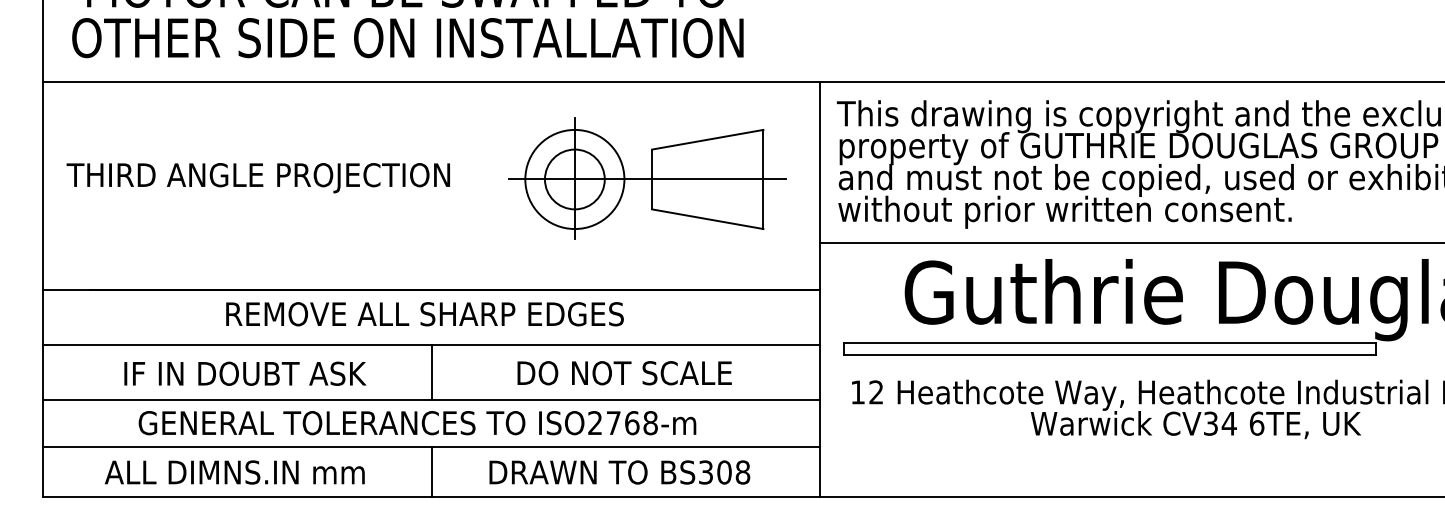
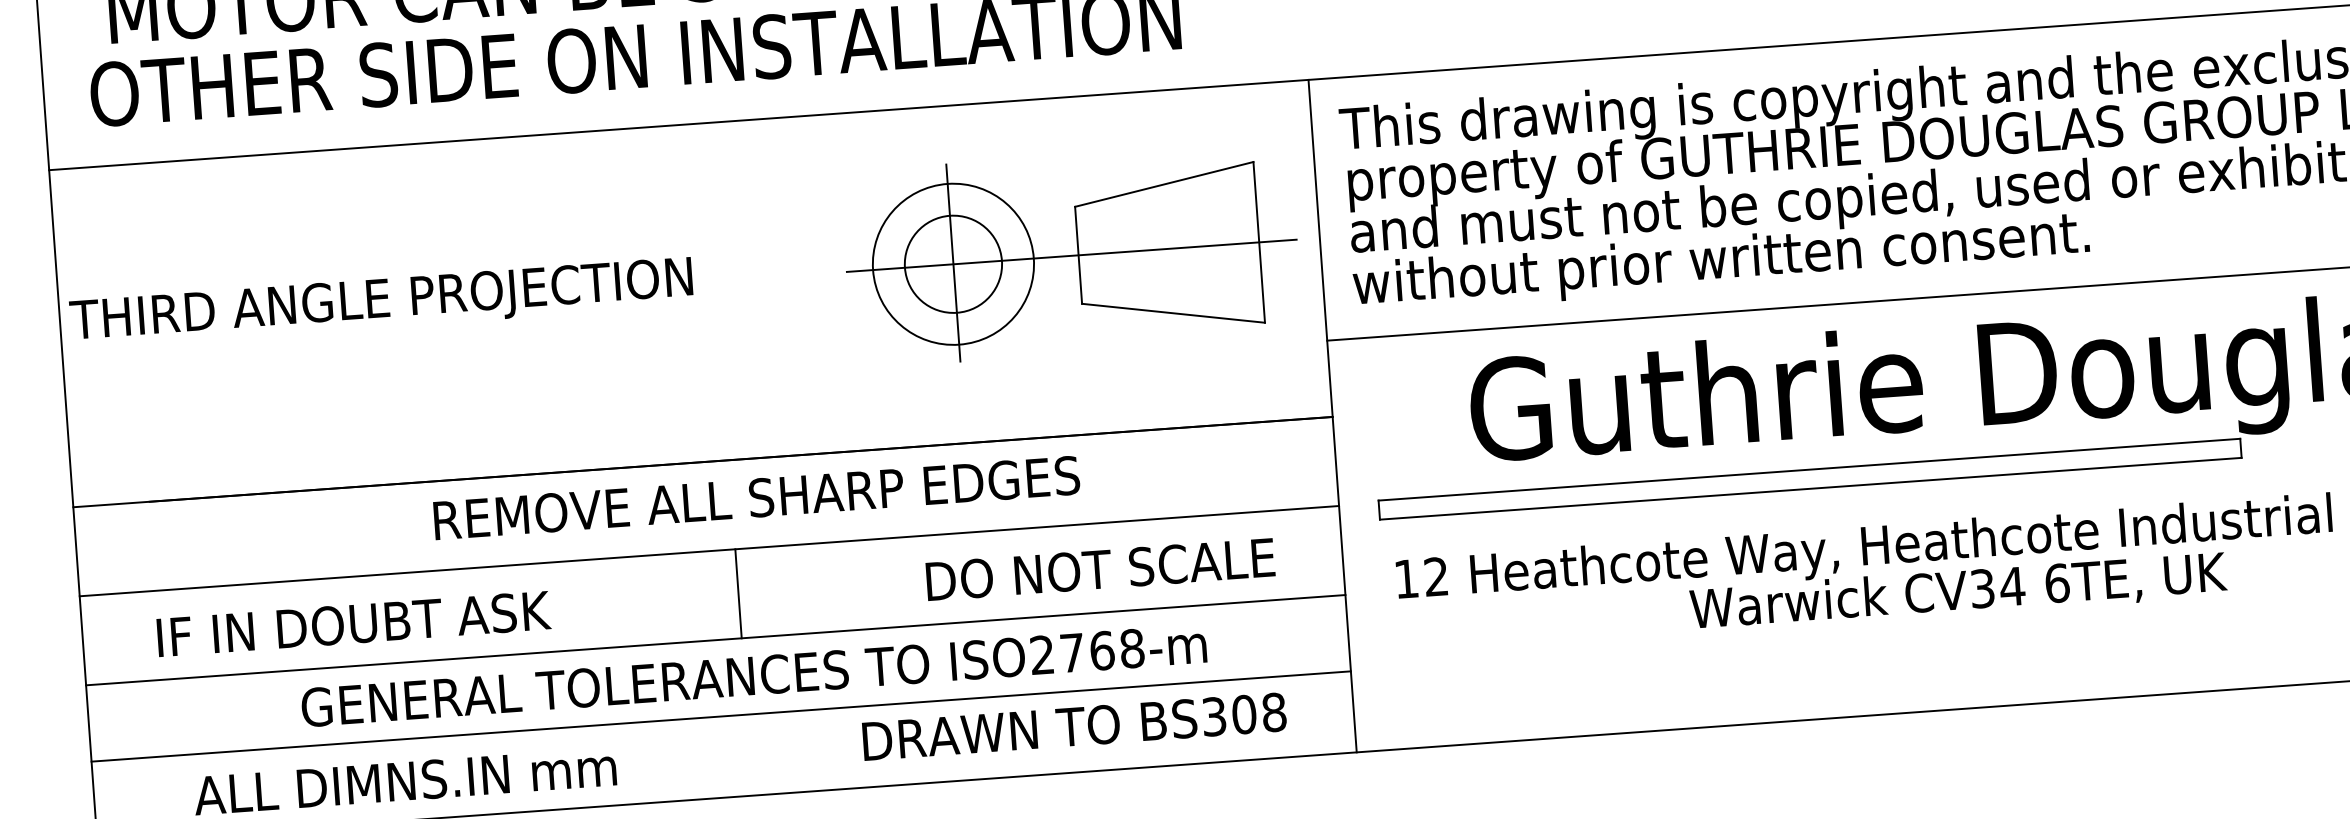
text: (257, 178) -> (380, 303), moved
part: (647, 178) -> (1071, 254), moved
text: (424, 314) -> (756, 498), moved
line: (431, 371) -> (738, 592), moved
text: (245, 373) -> (354, 623), moved
text: (624, 373) -> (1100, 570), moved
text: (417, 423) -> (754, 676), moved
line: (431, 471) -> (724, 756), removed
text: (619, 472) -> (1074, 726), moved

